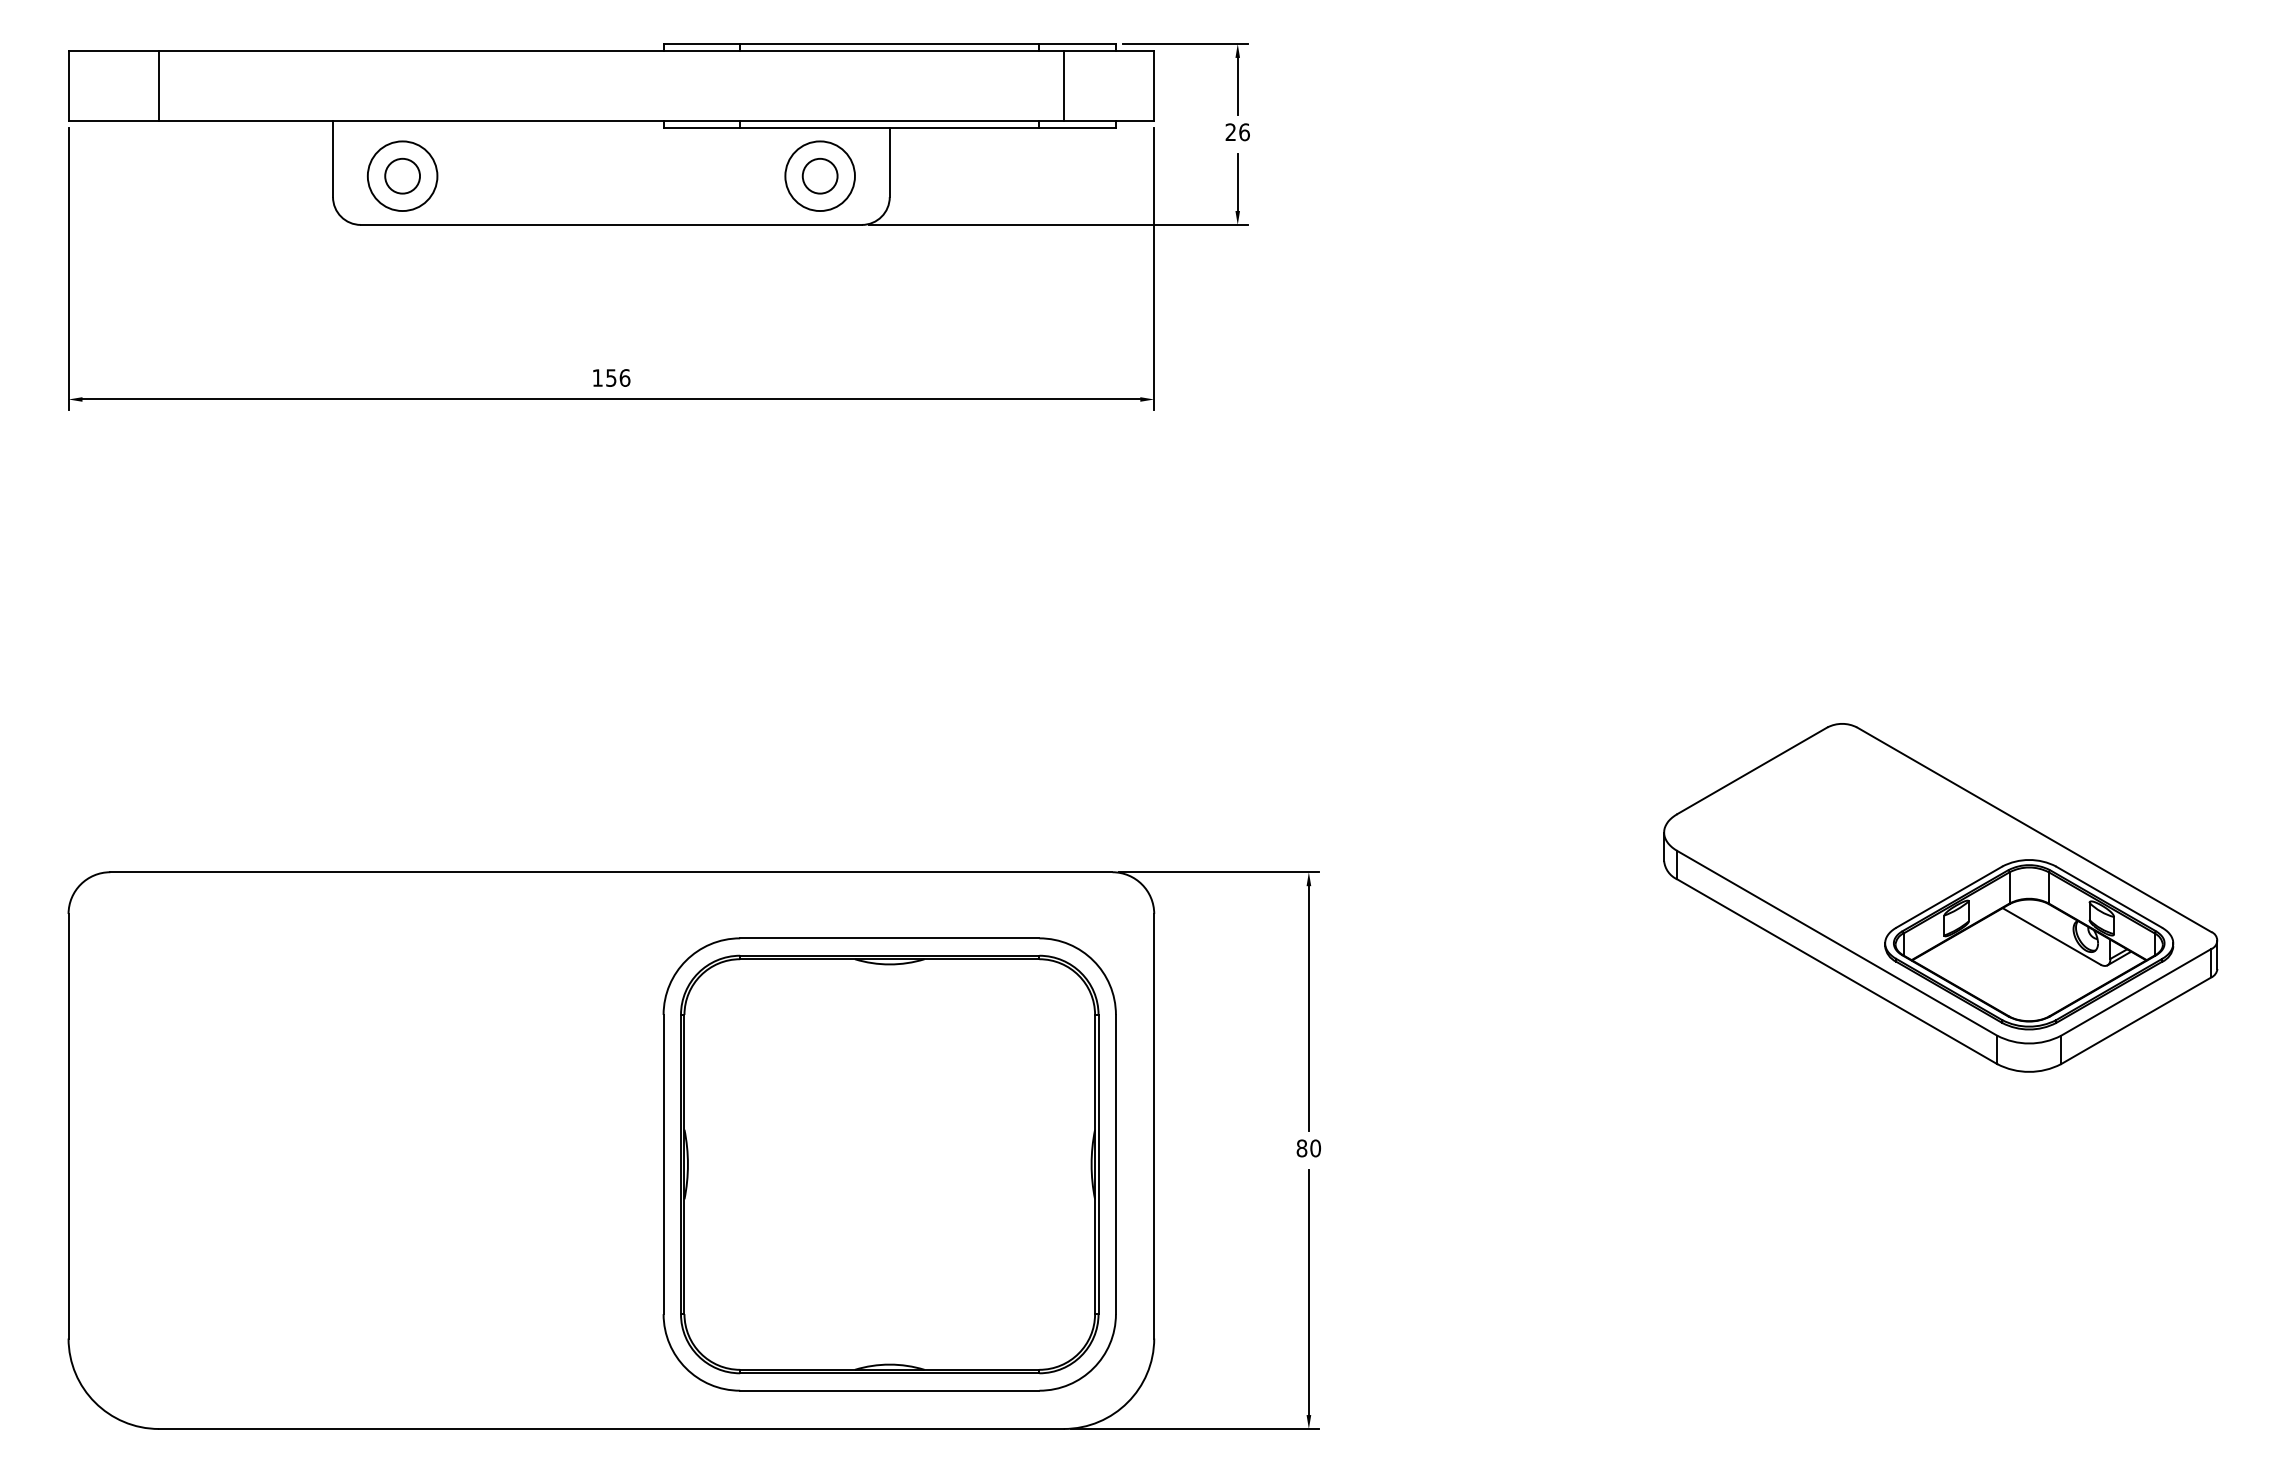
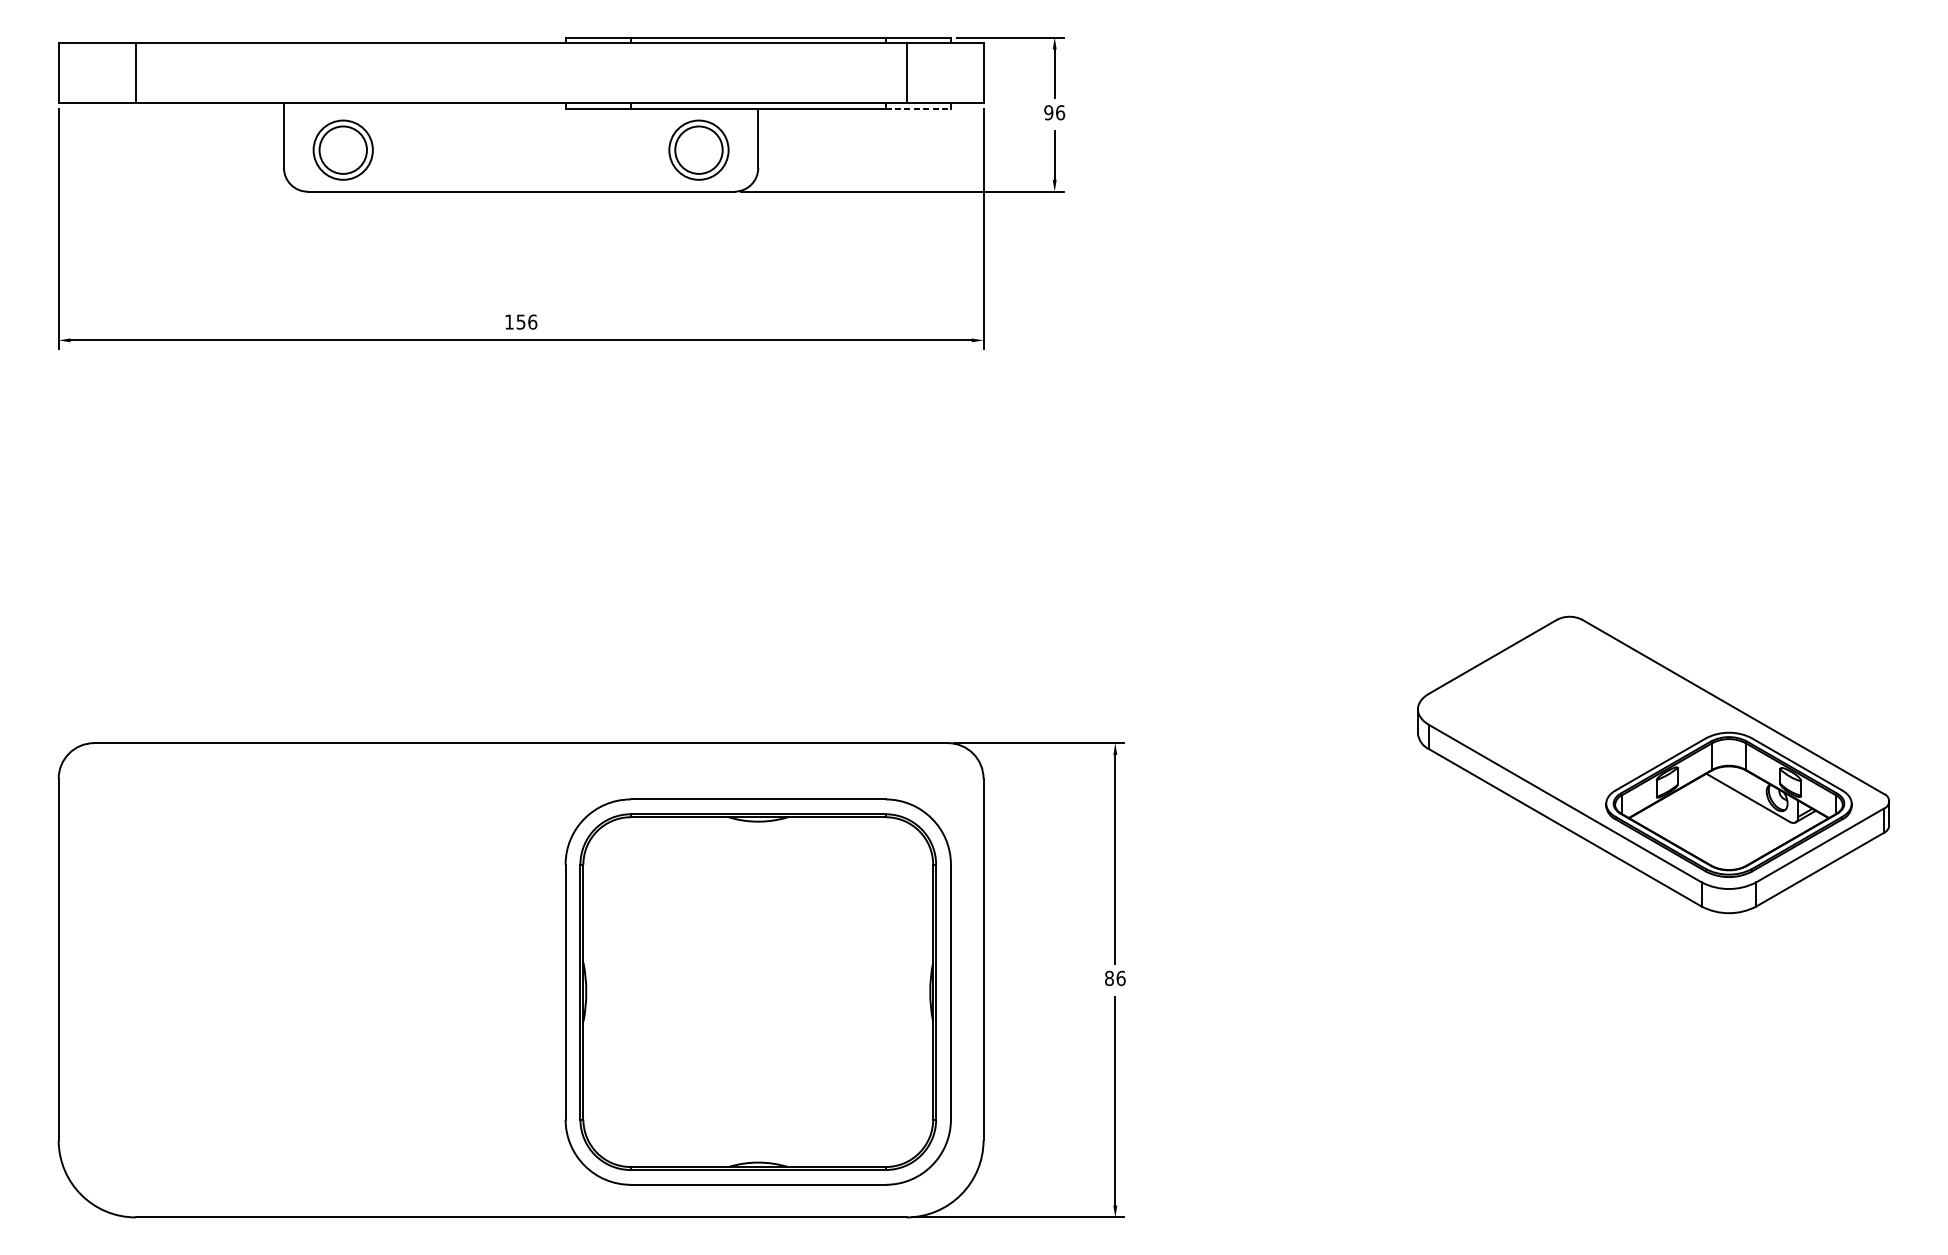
line: (1078, 127) -> (919, 108), solid -> dashed
text: (1230, 132) -> (1048, 112), 26 -> 96
circle: (402, 175) -> (343, 149), size x1.6
circle: (819, 175) -> (698, 149), size x1.6
text: (1315, 1148) -> (1120, 978), 80 -> 86

